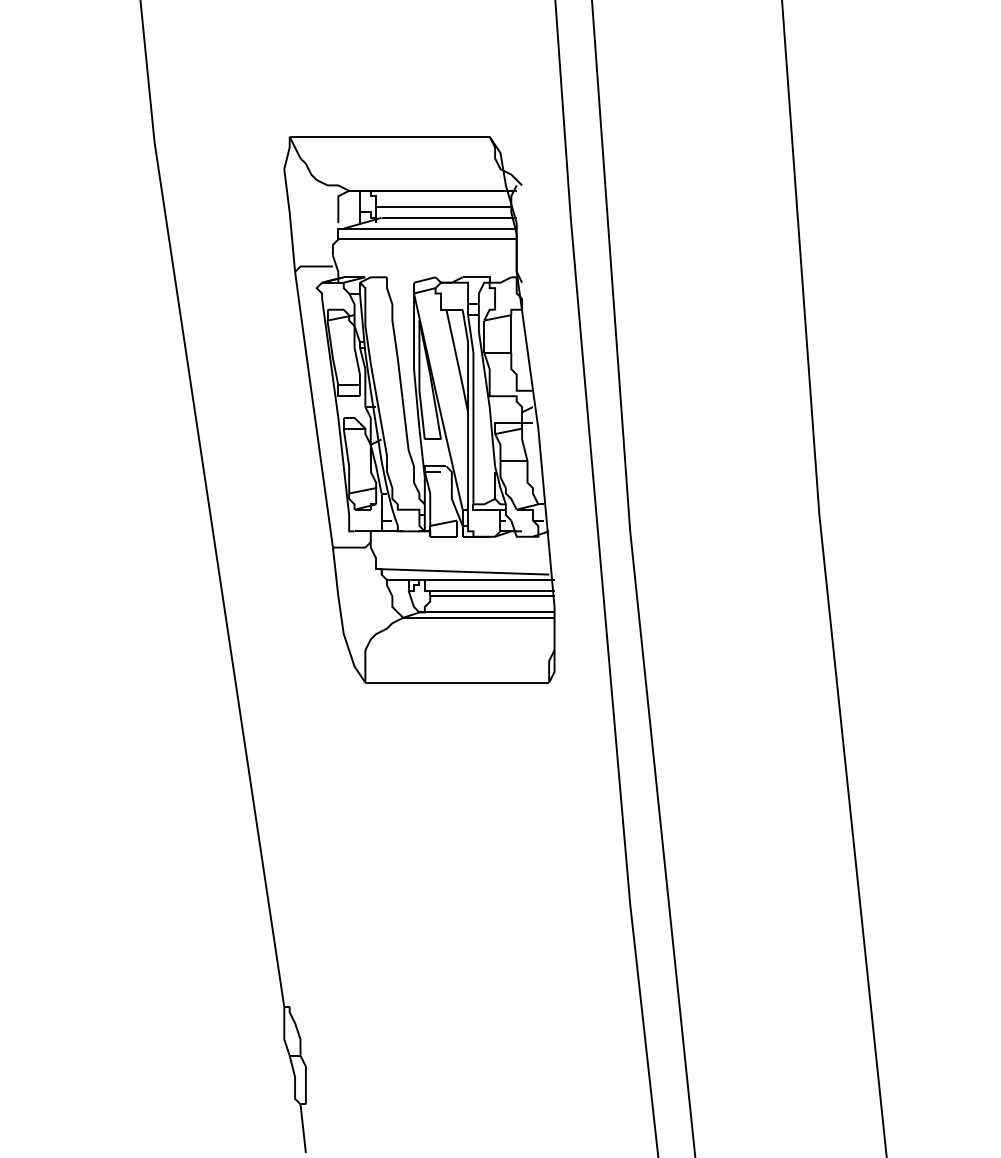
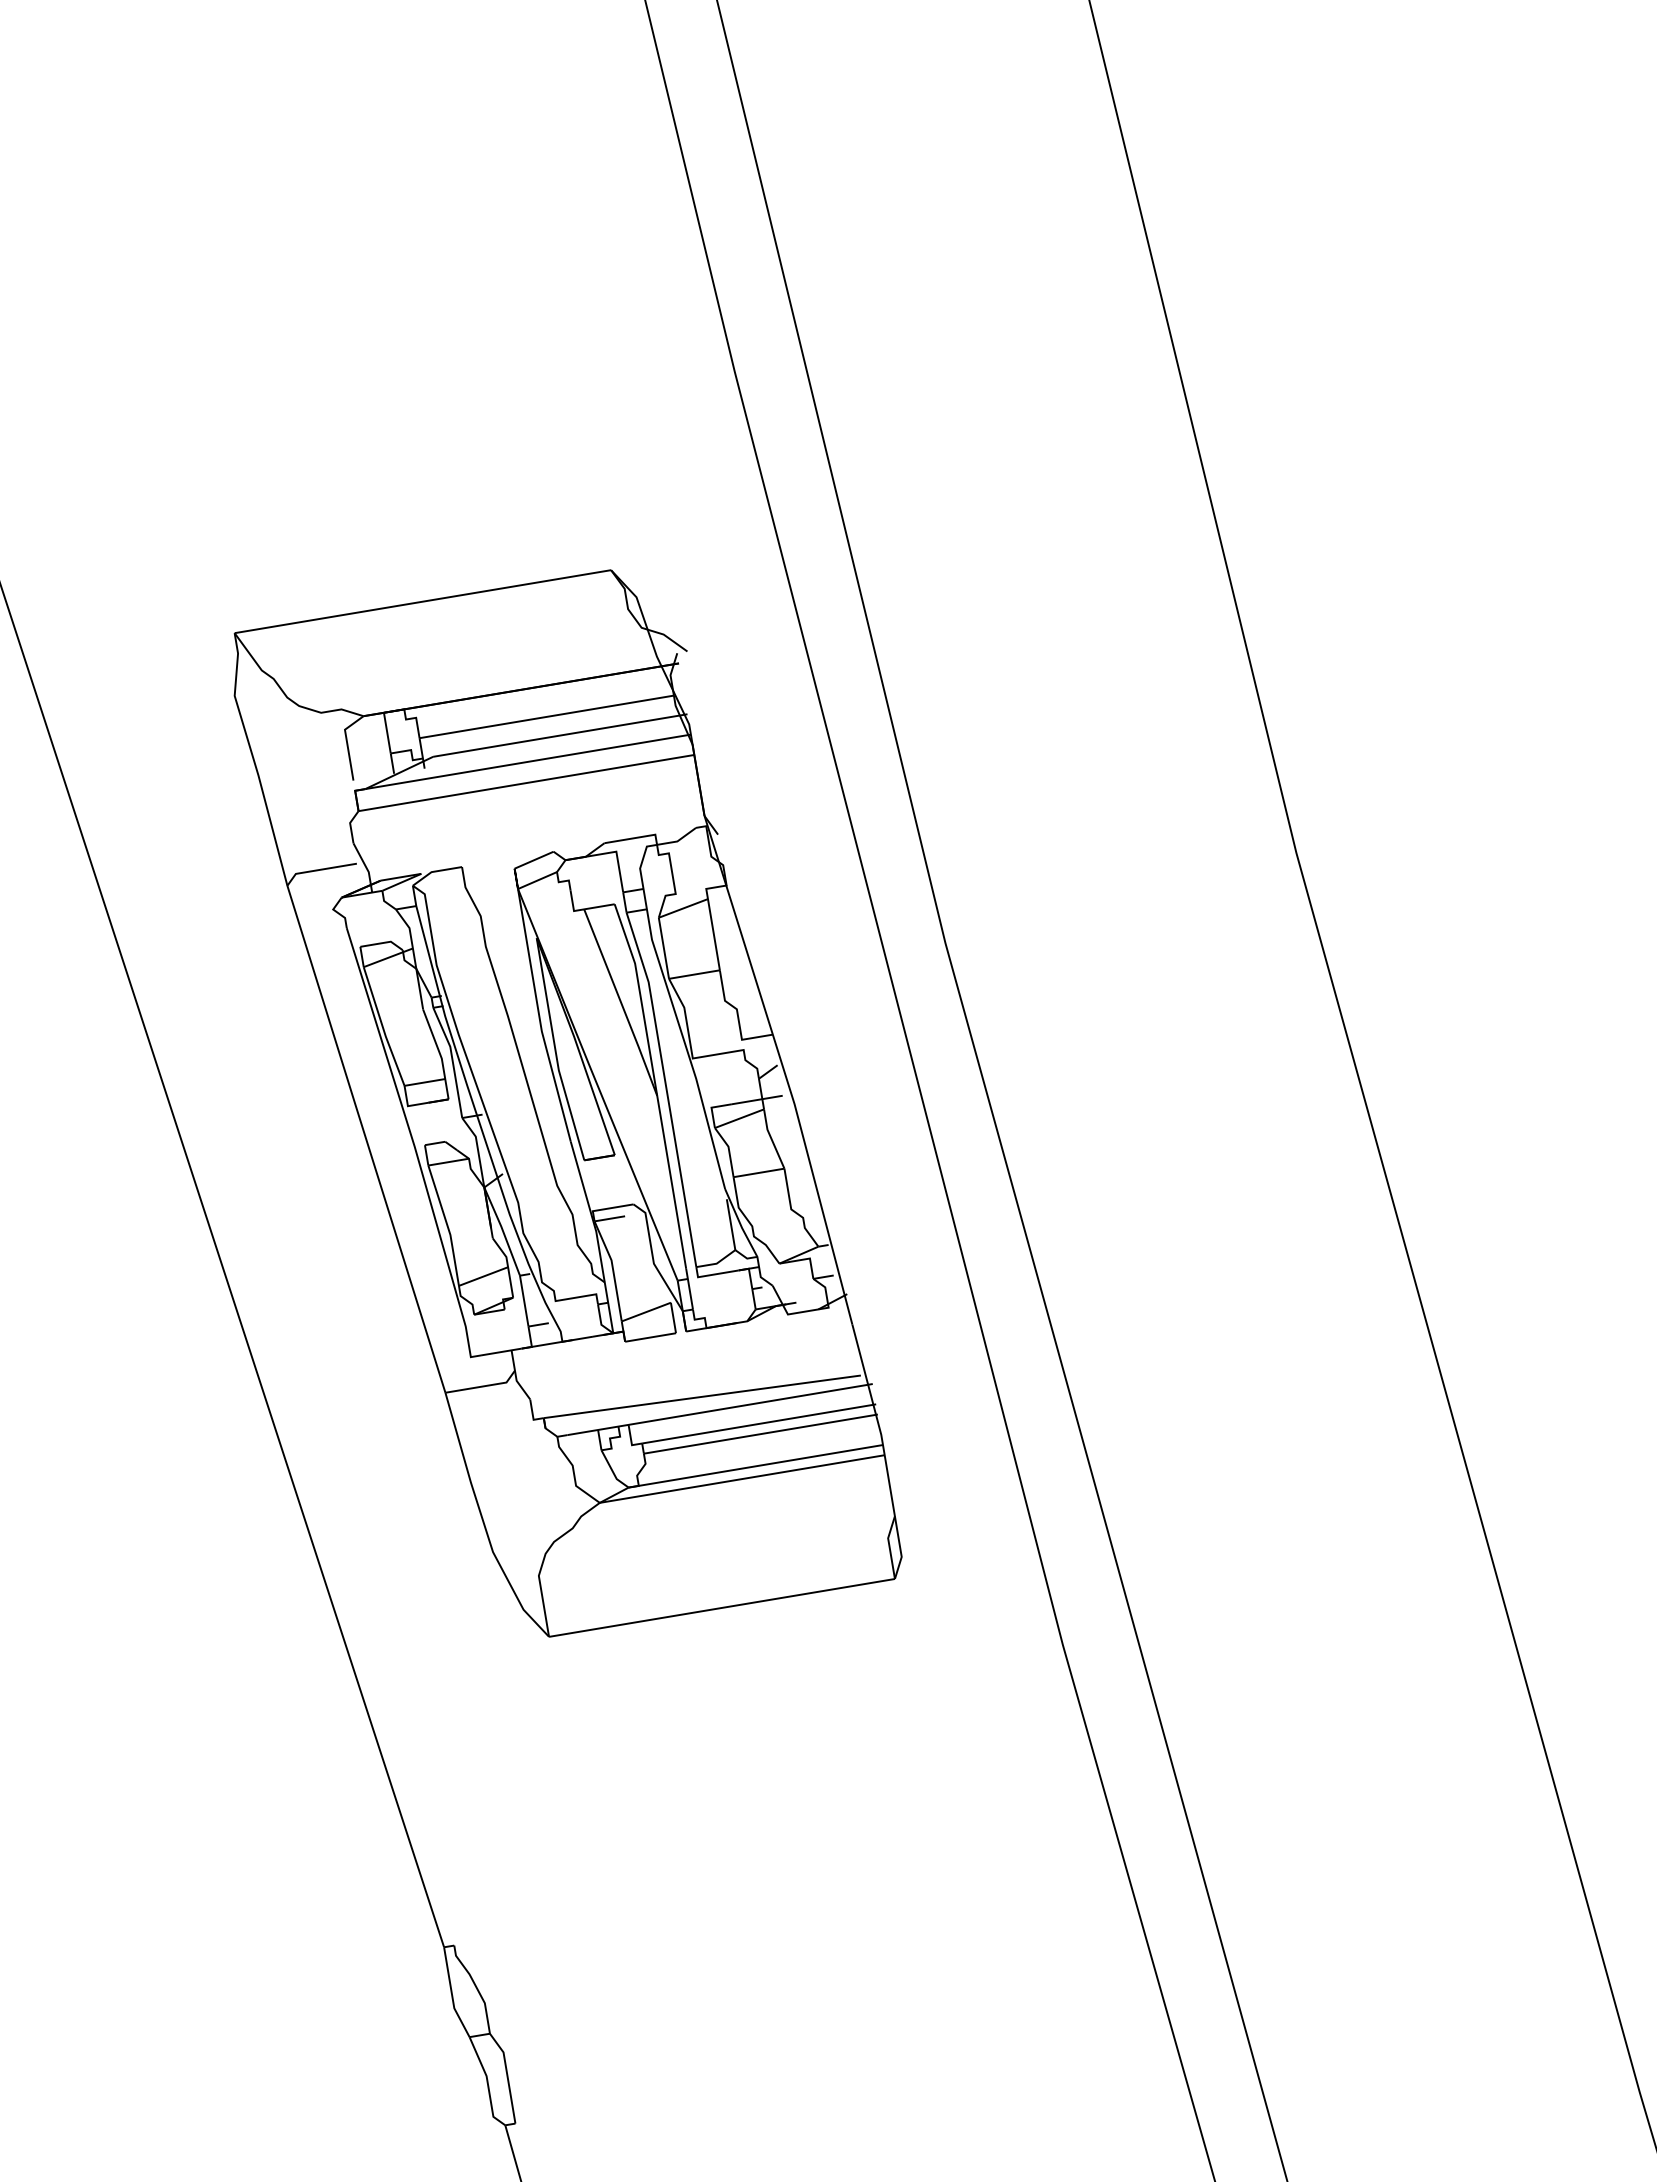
part: (419, 409) -> (564, 1105), moved

